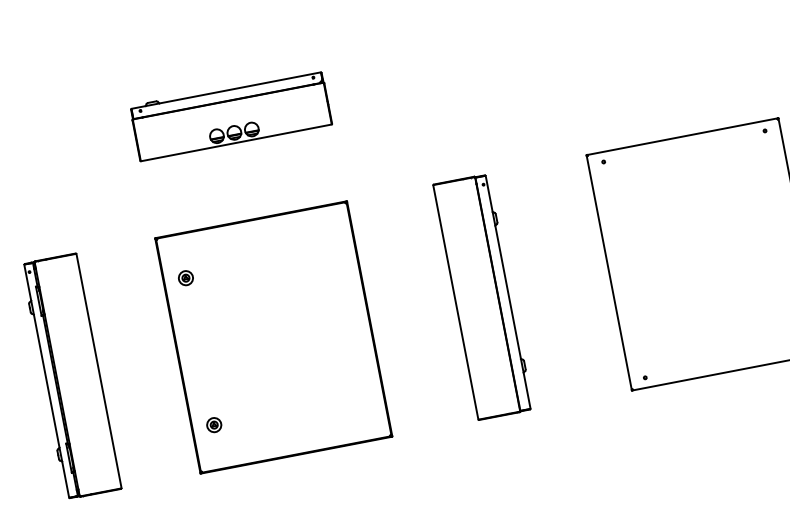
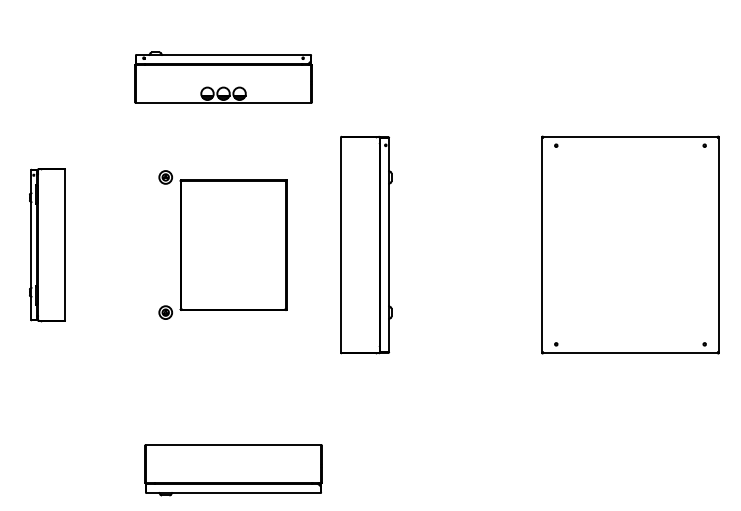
part: (230, 115) -> (223, 77), moved
part: (483, 296) -> (366, 244), moved
part: (273, 337) -> (233, 245), size x0.6
part: (71, 375) -> (47, 244), size x0.7

